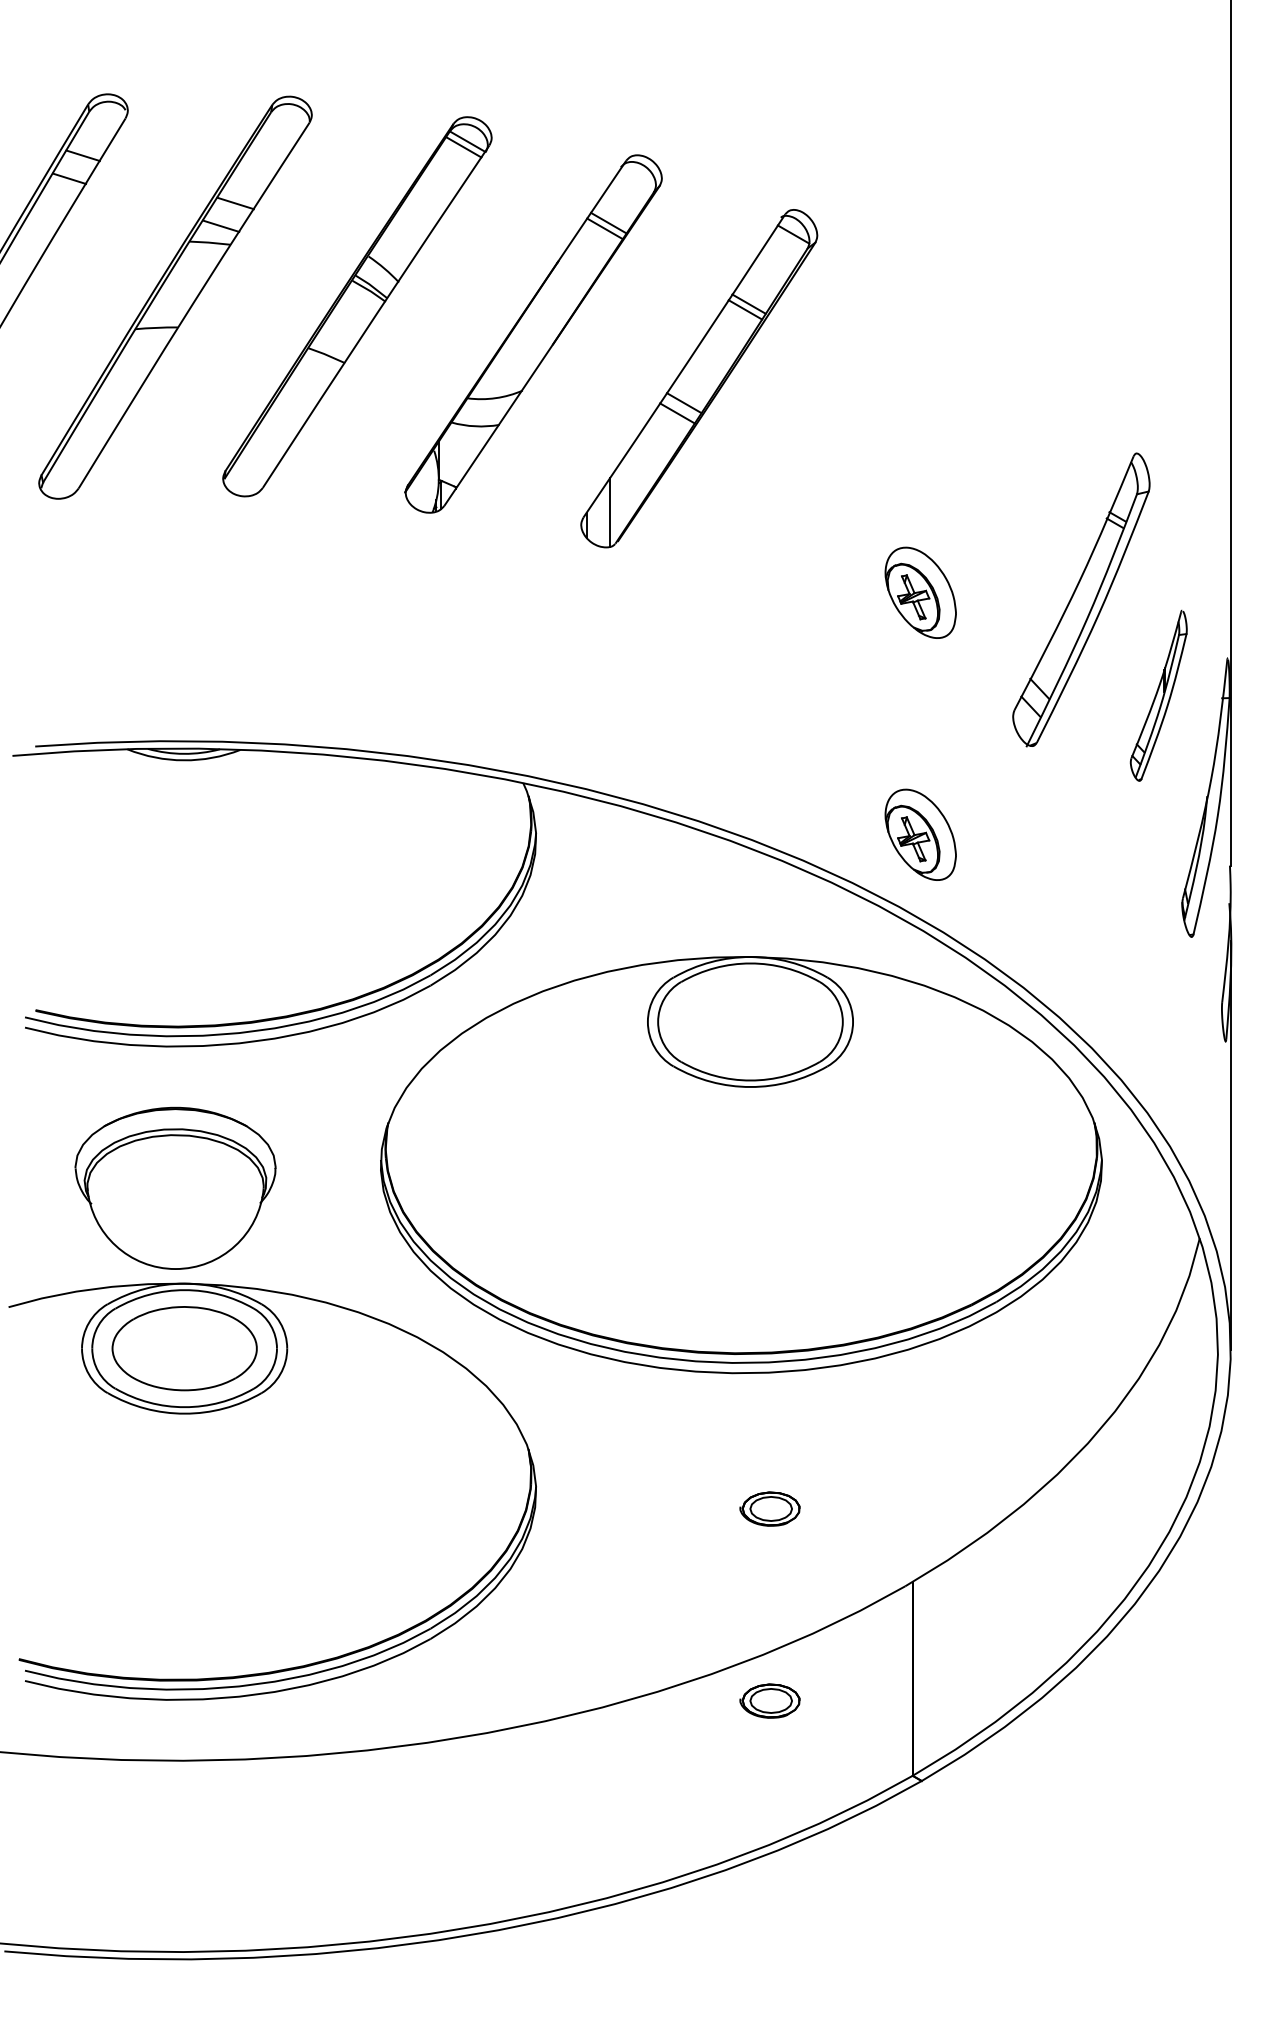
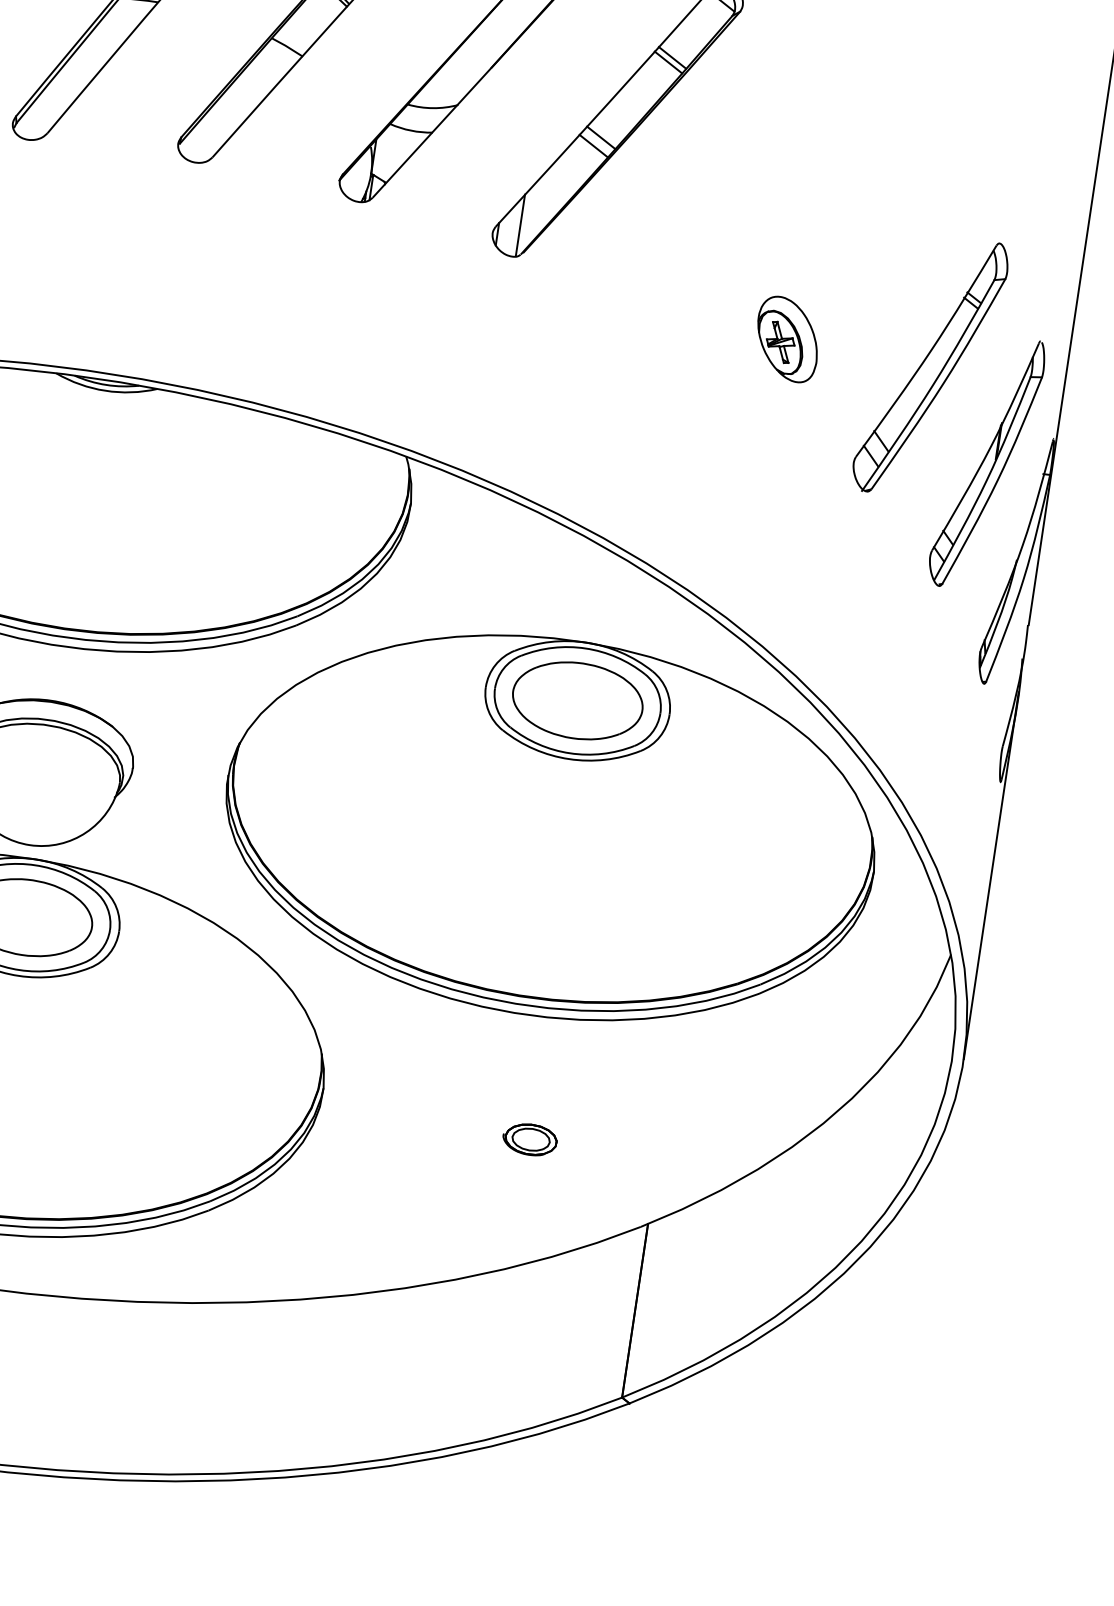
part: (1158, 695) -> (986, 463), size x1.67
part: (920, 834) -> (755, 555), removed
part: (750, 1021) -> (577, 700), added
part: (769, 1700) -> (503, 1310), removed

